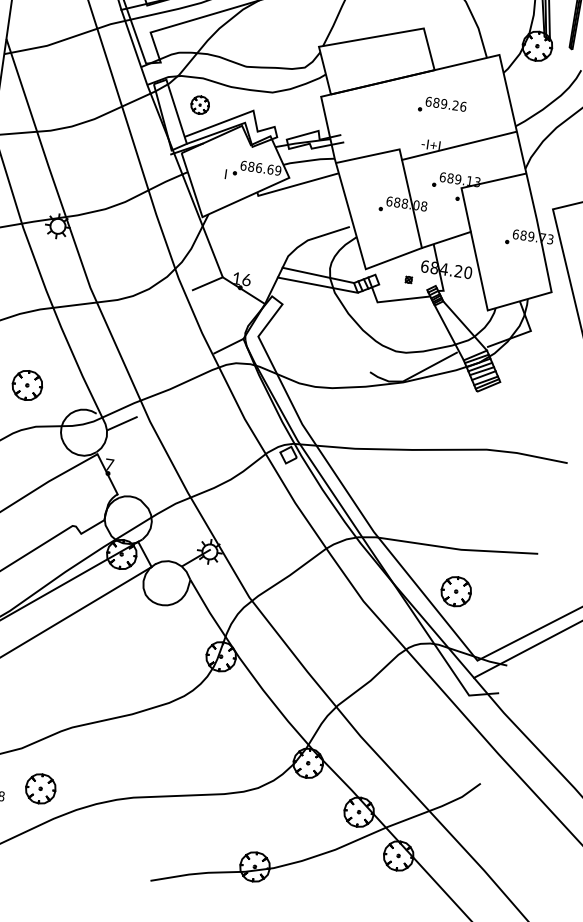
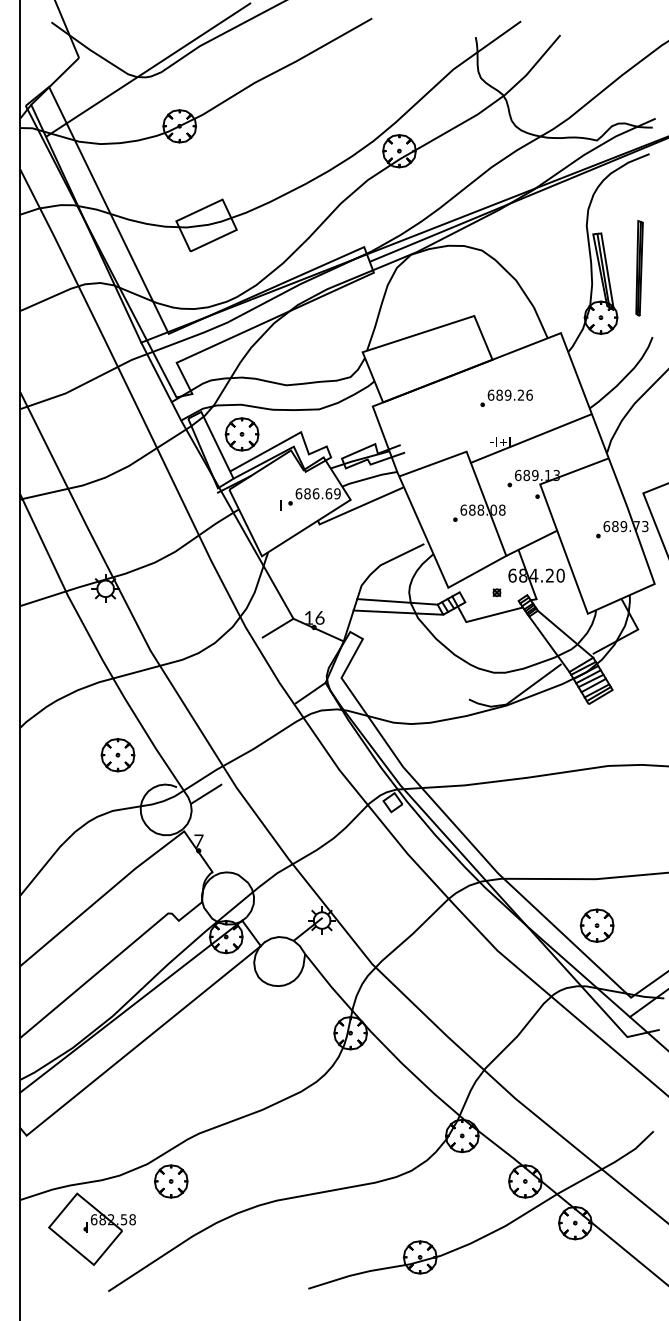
part: (199, 105) -> (241, 434), size x1.67
part: (26, 385) -> (117, 755), moved
part: (40, 788) -> (170, 1181), moved

